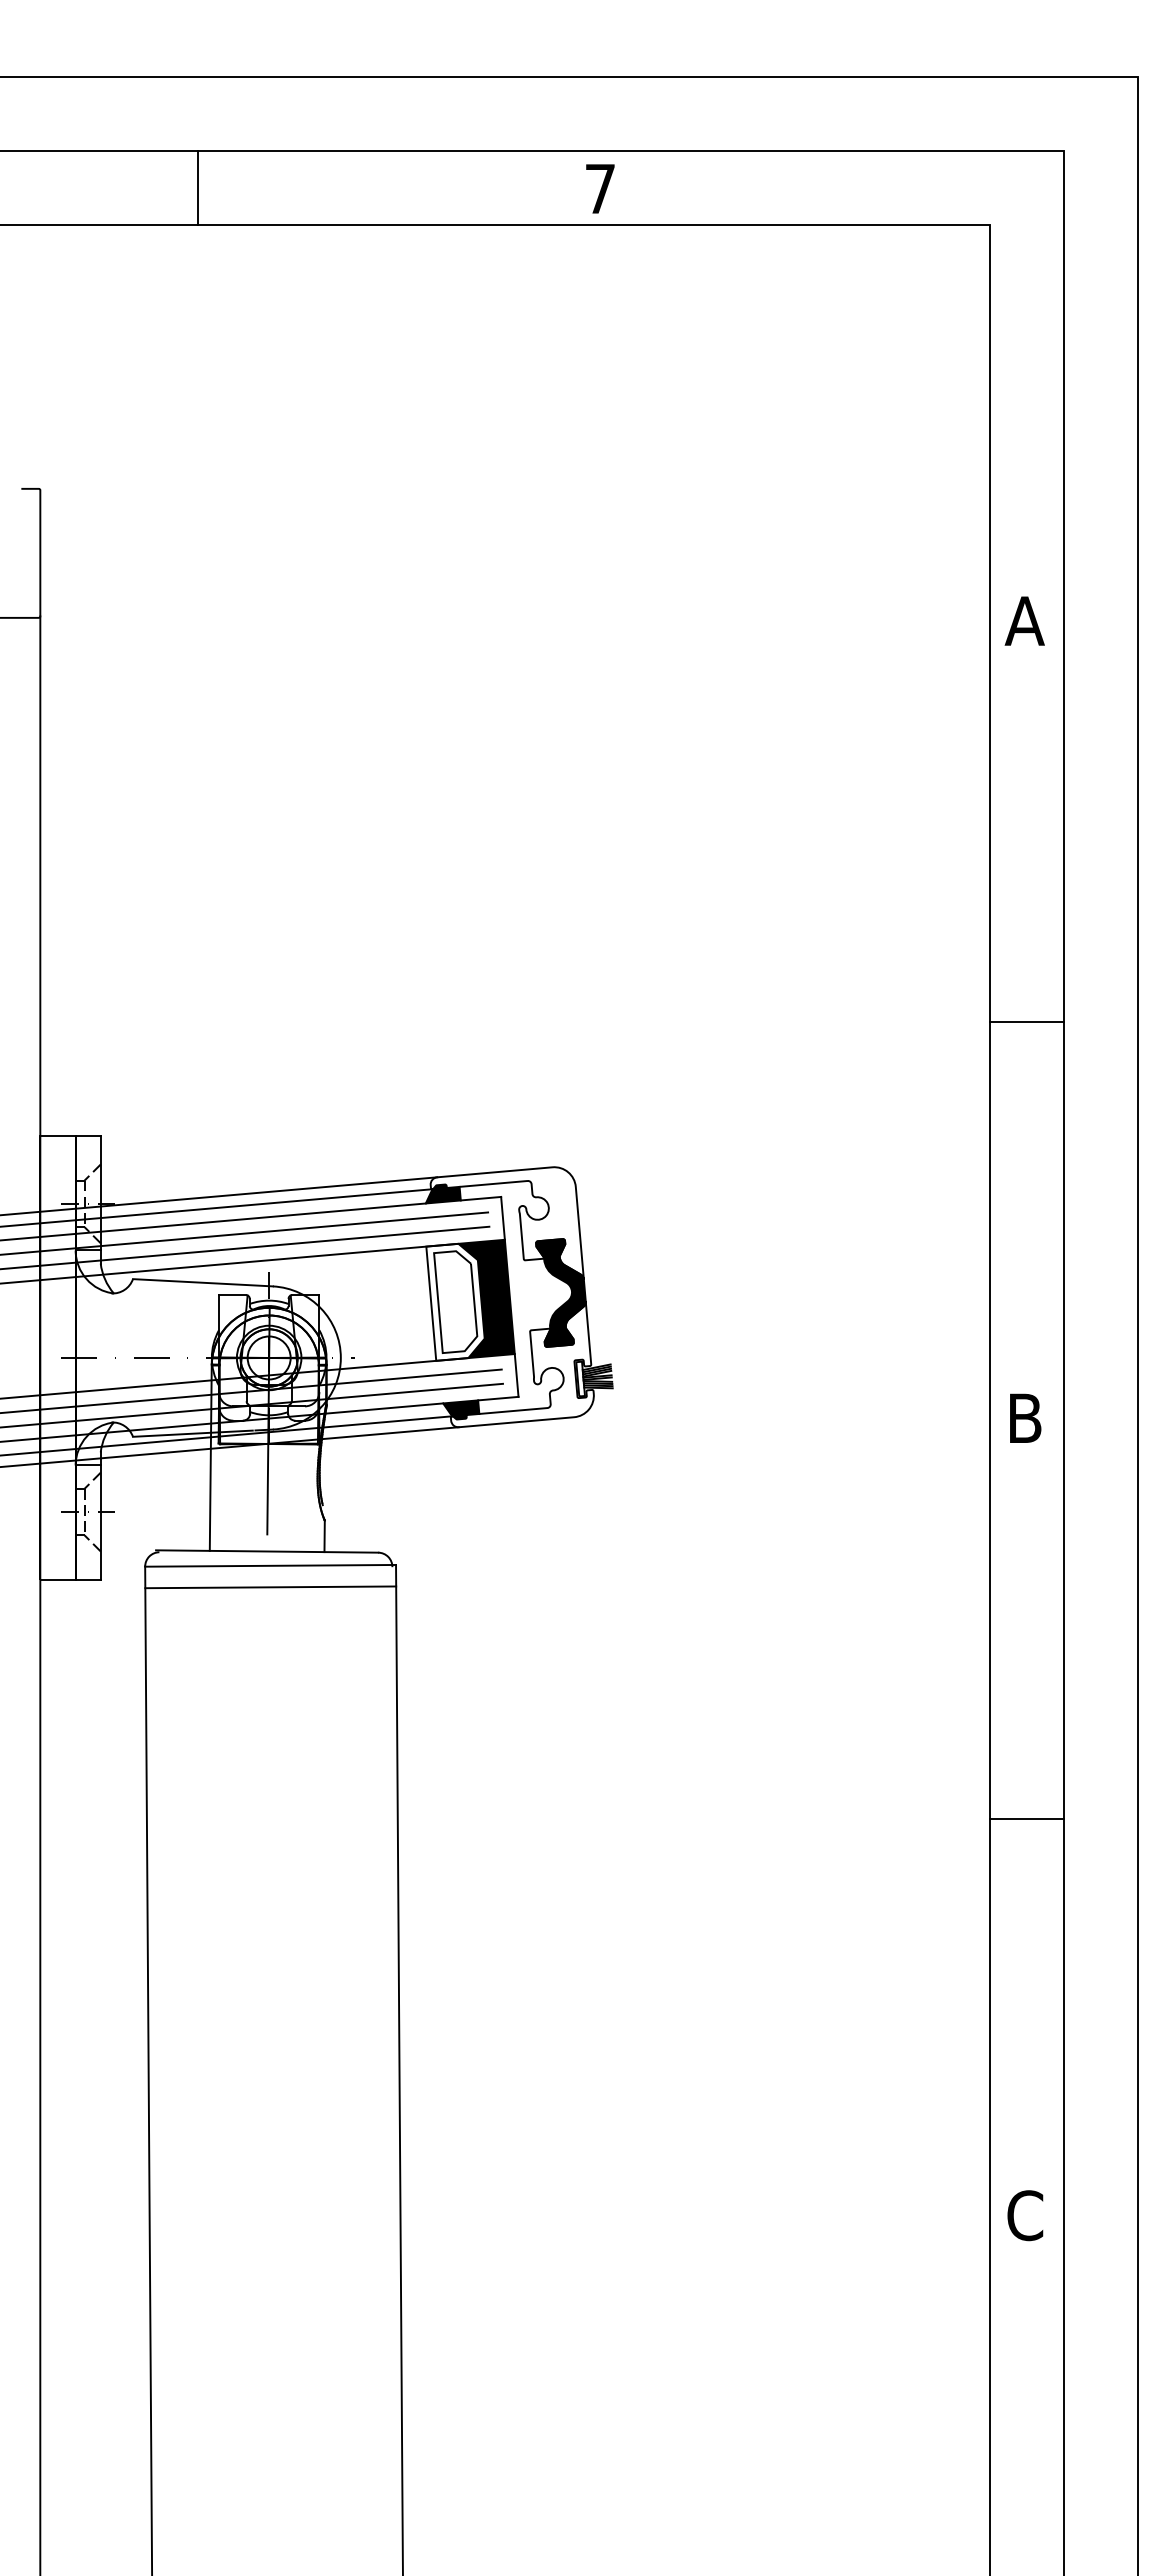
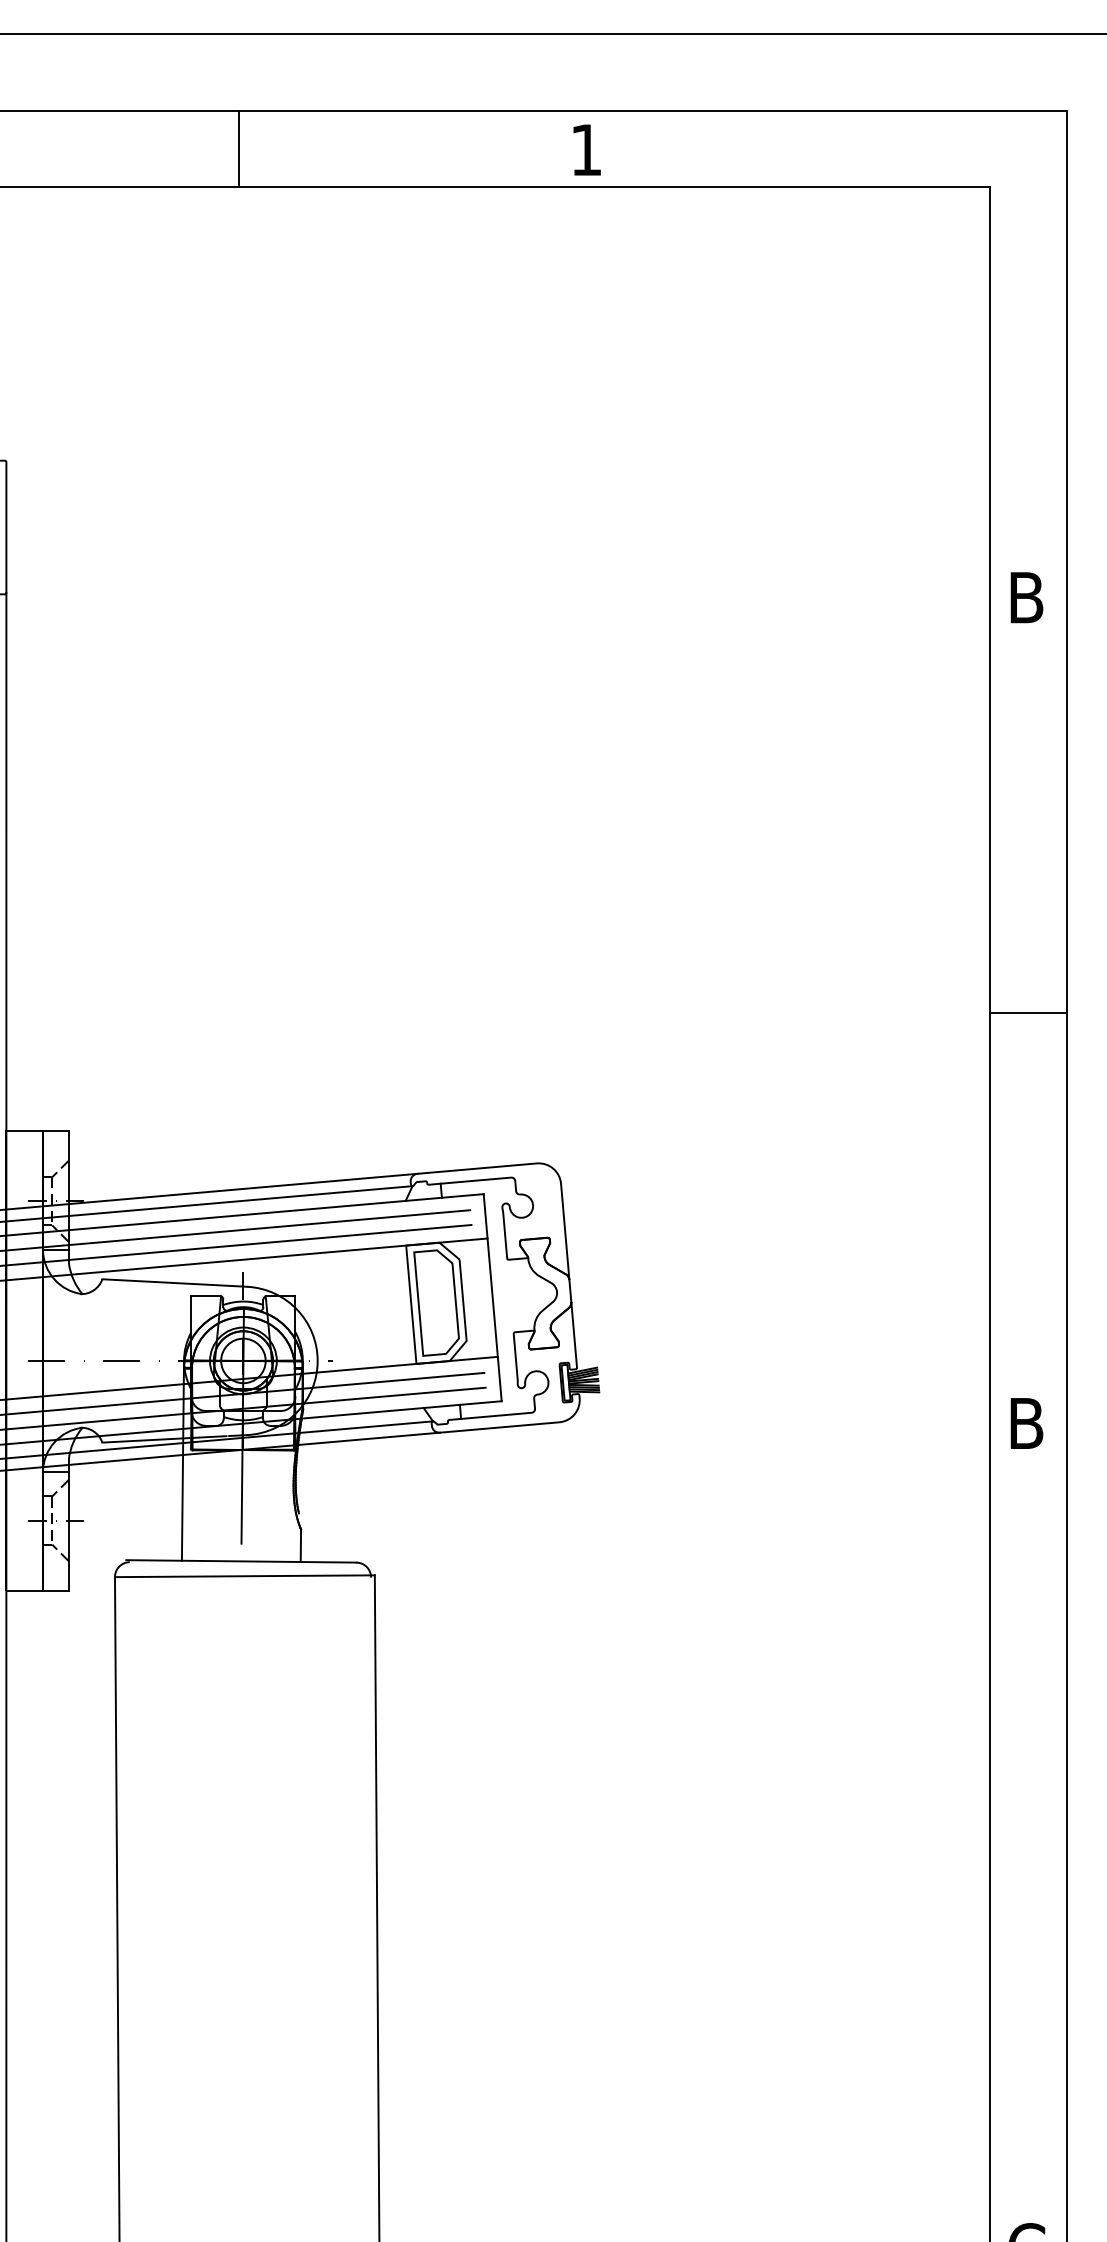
line: (198, 187) -> (239, 148), moved
text: (600, 188) -> (586, 149), 7 -> 1
text: (1024, 620) -> (1025, 597), A -> B
fill: (442, 1193) -> (422, 1190), removed
fill: (560, 1292) -> (545, 1293), removed
fill: (486, 1298) -> (468, 1299), removed
fill: (461, 1409) -> (442, 1414), removed
line: (270, 1587) -> (244, 1598), removed
line: (1027, 1819) -> (1028, 1838), removed

